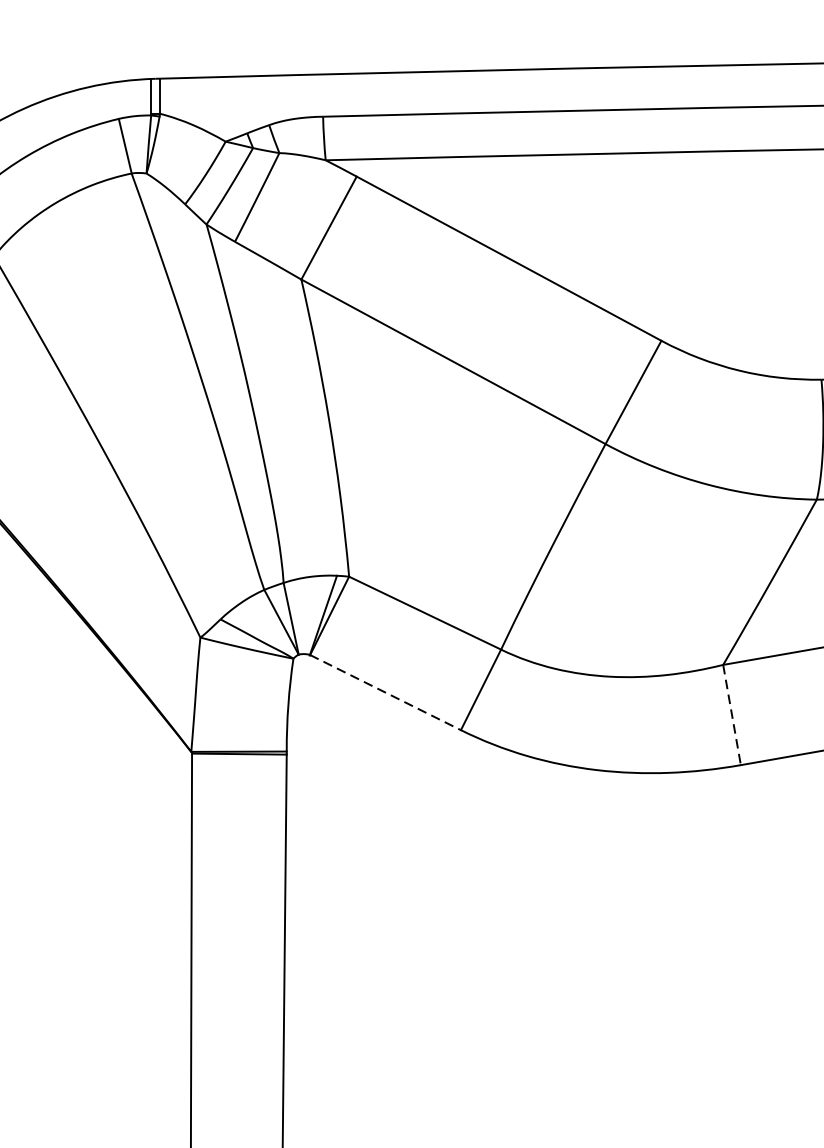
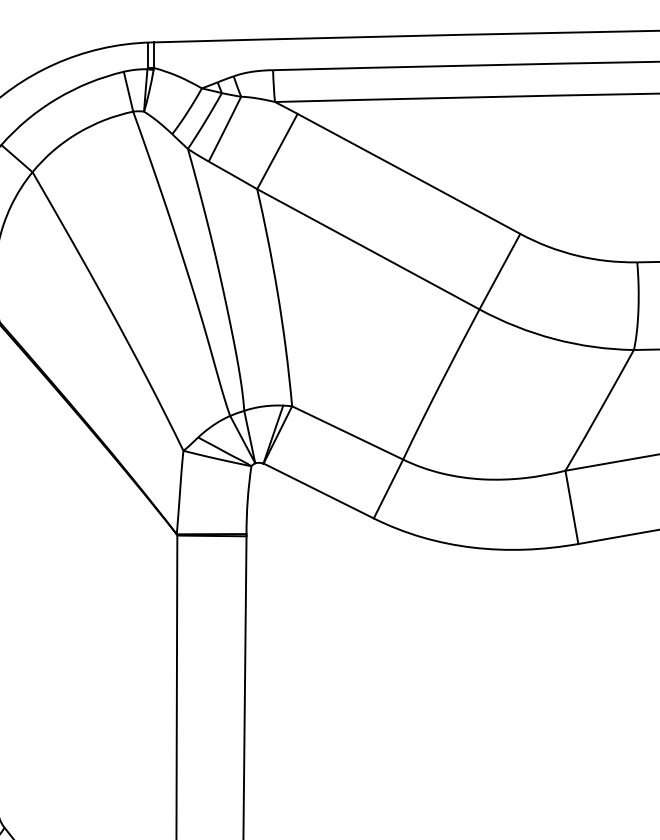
line: (385, 691) -> (318, 490), dashed -> solid
line: (732, 715) -> (572, 507), dashed -> solid

